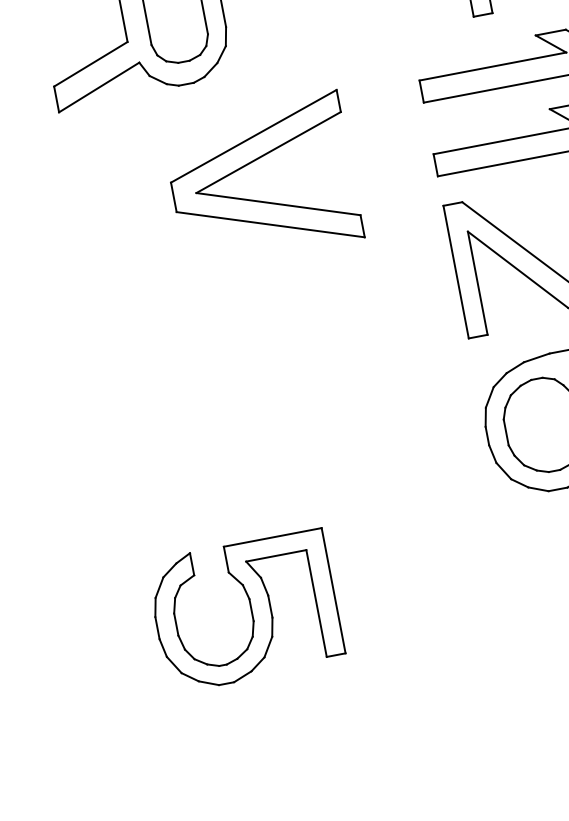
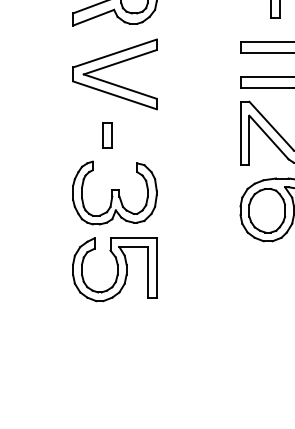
part: (251, 165) -> (111, 66), moved
part: (175, 330) -> (107, 135), added
part: (213, 448) -> (114, 192), added

